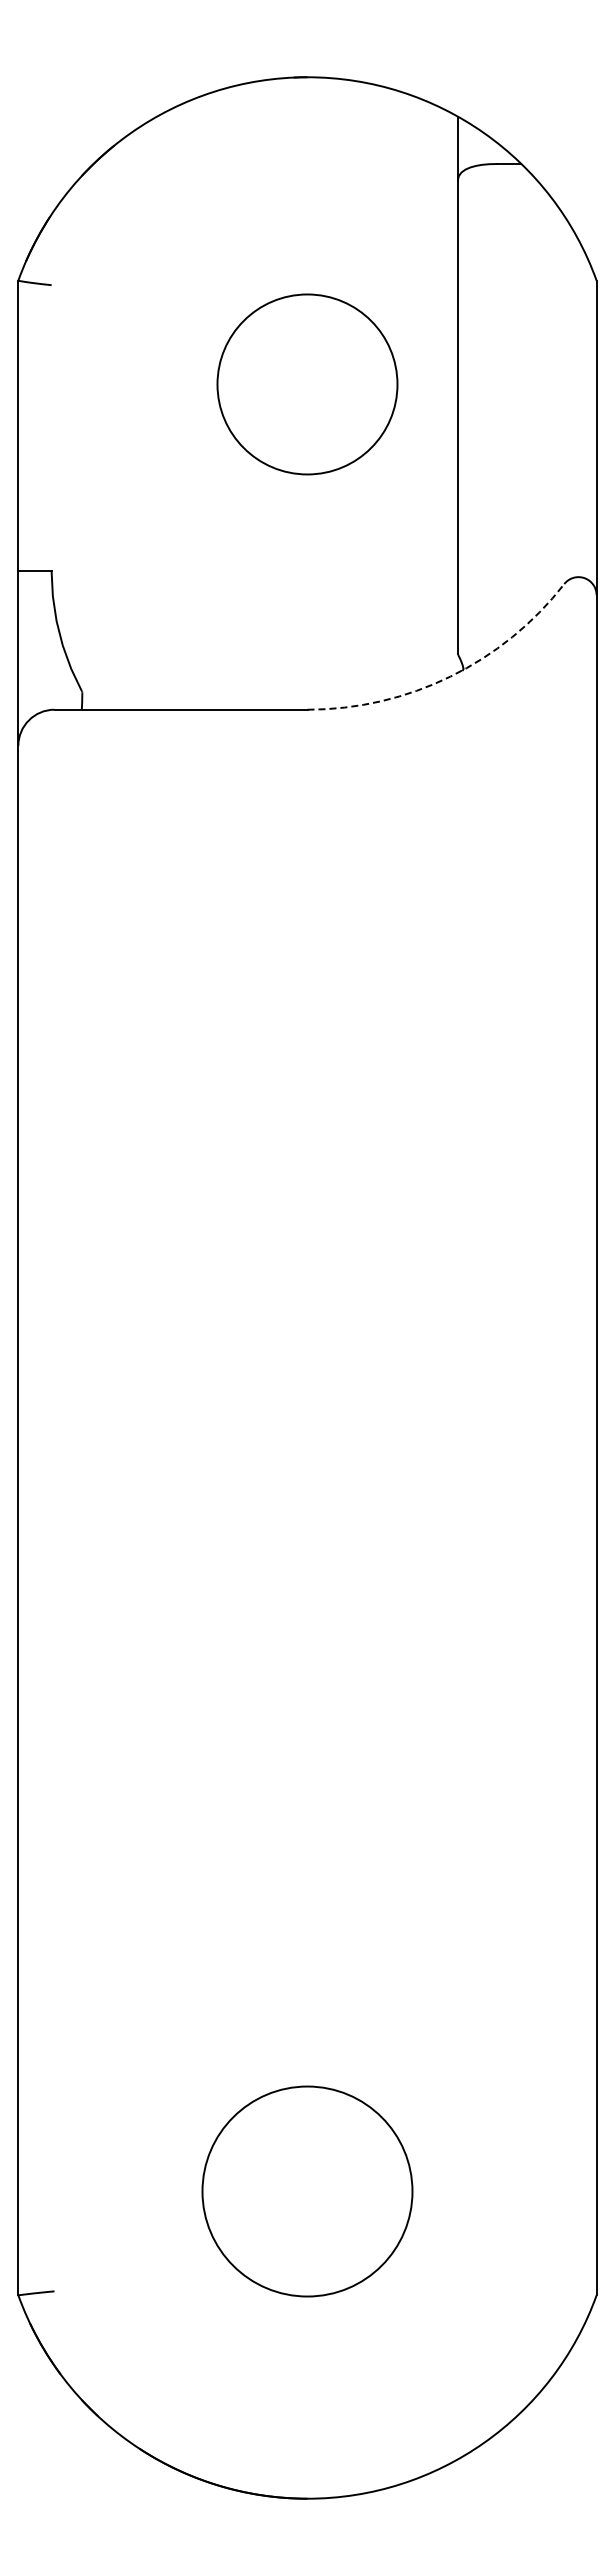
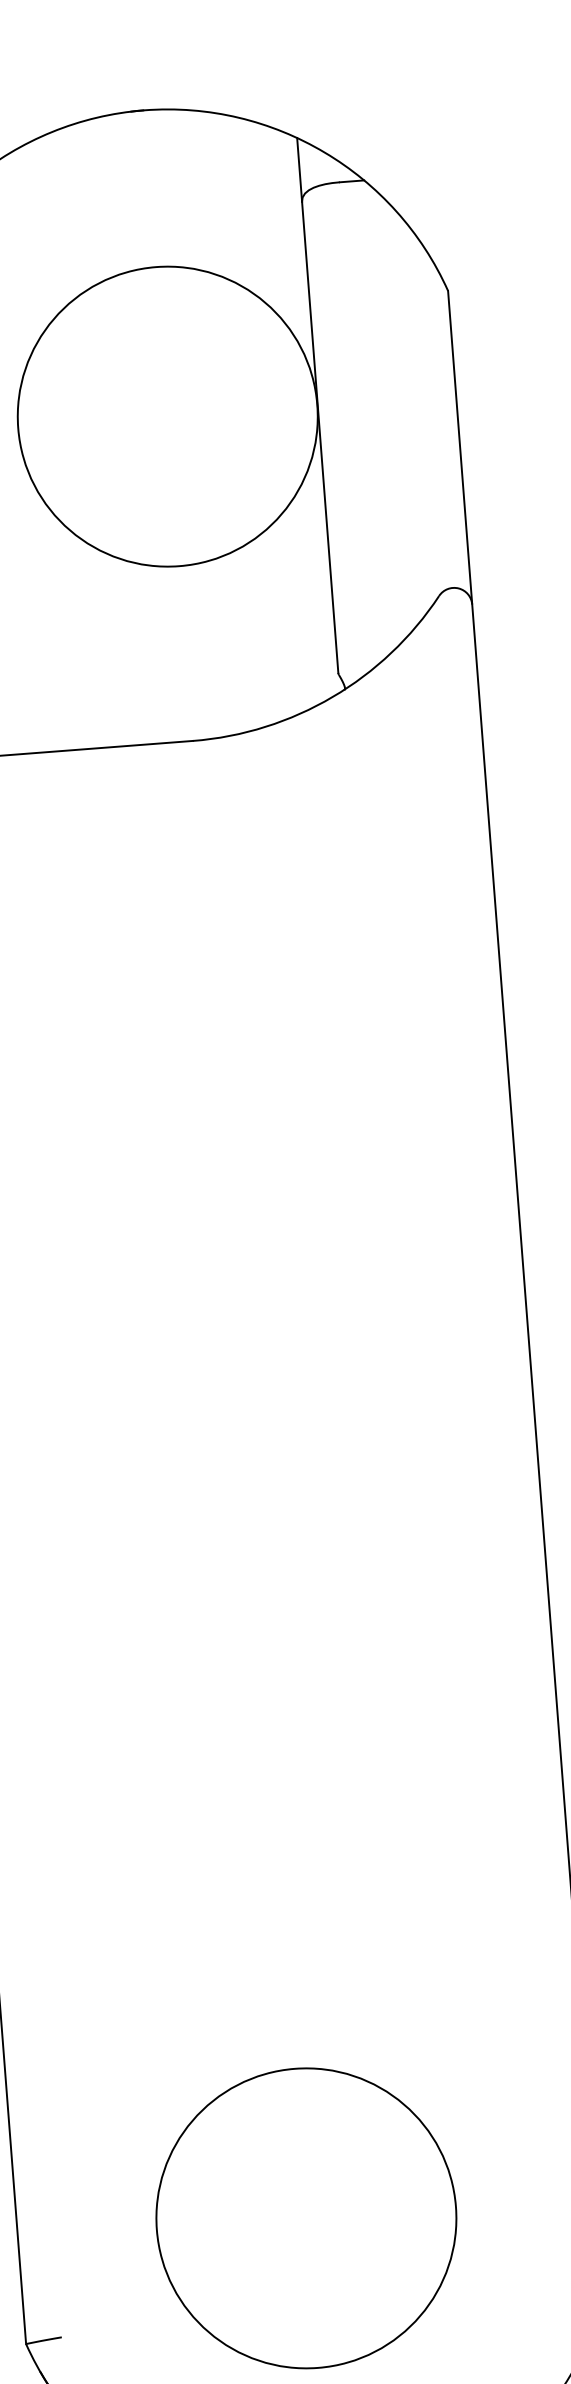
circle: (307, 384) -> (167, 416), size x1.67
arc: (450, 676) -> (332, 696), dashed -> solid
circle: (307, 2191) -> (306, 2218), size x1.43

